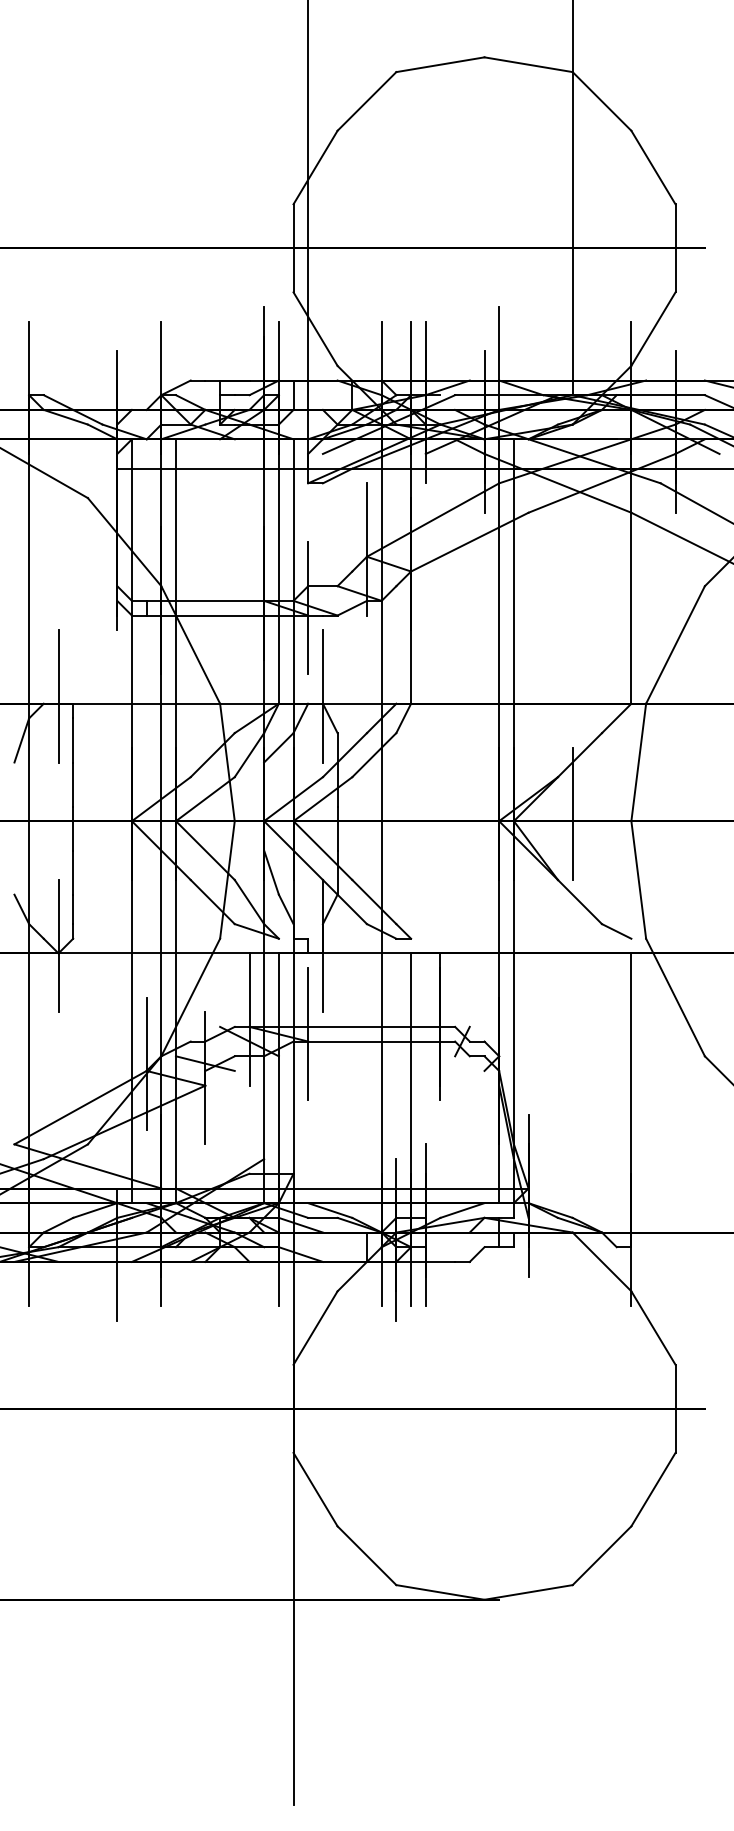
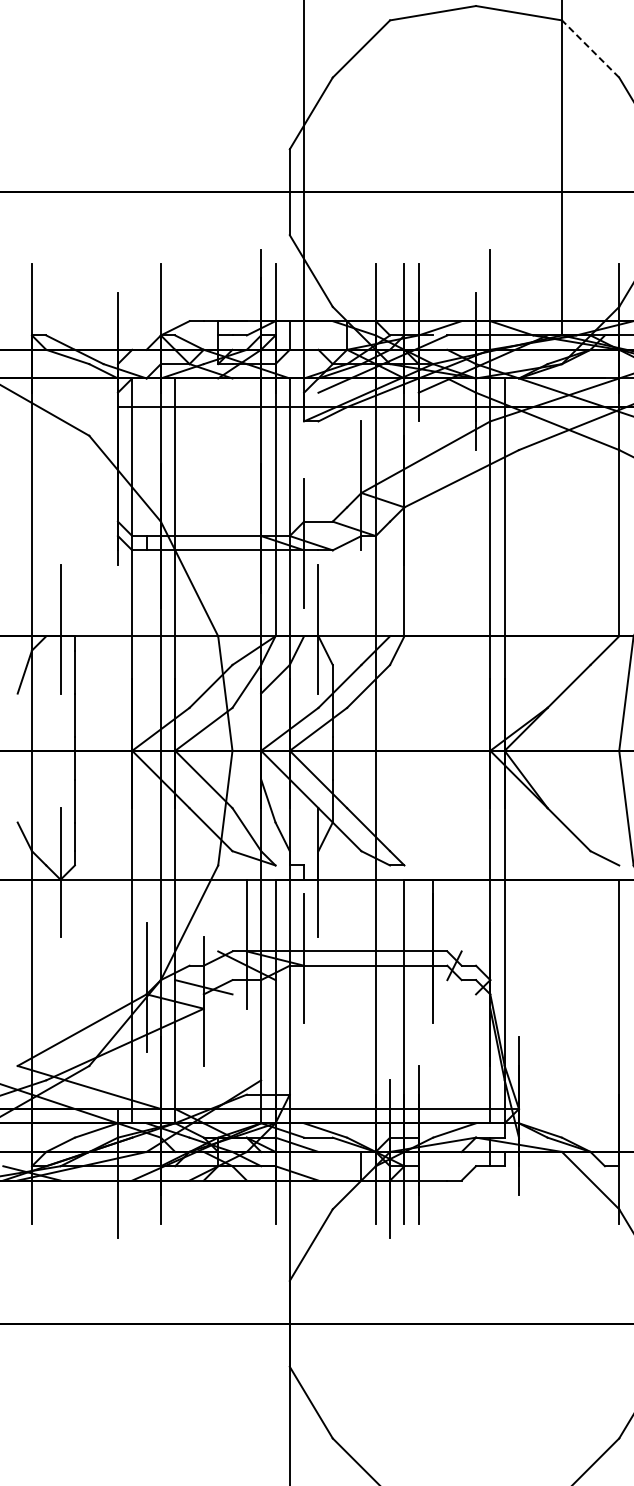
line: (601, 101) -> (590, 49), solid -> dashed
line: (572, 813) -> (561, 743), removed

